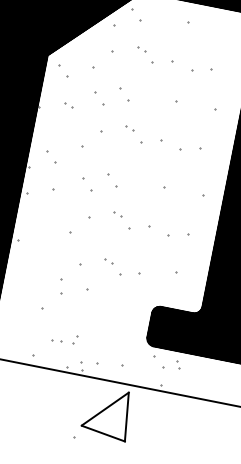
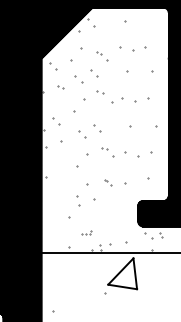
part: (145, 55) -> (102, 56), moved
part: (133, 134) -> (104, 97), size x1.4
part: (111, 267) -> (107, 182), size x0.6
part: (64, 338) -> (86, 232), size x0.6

